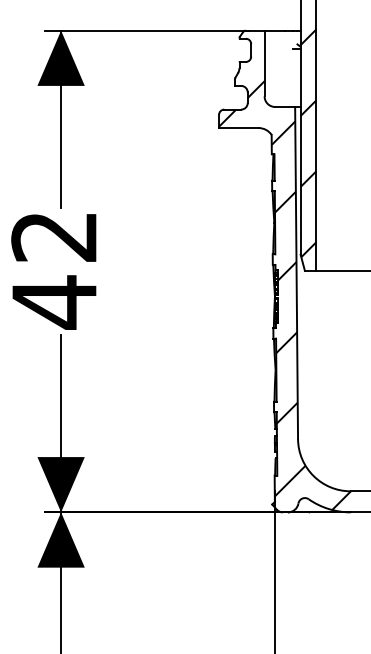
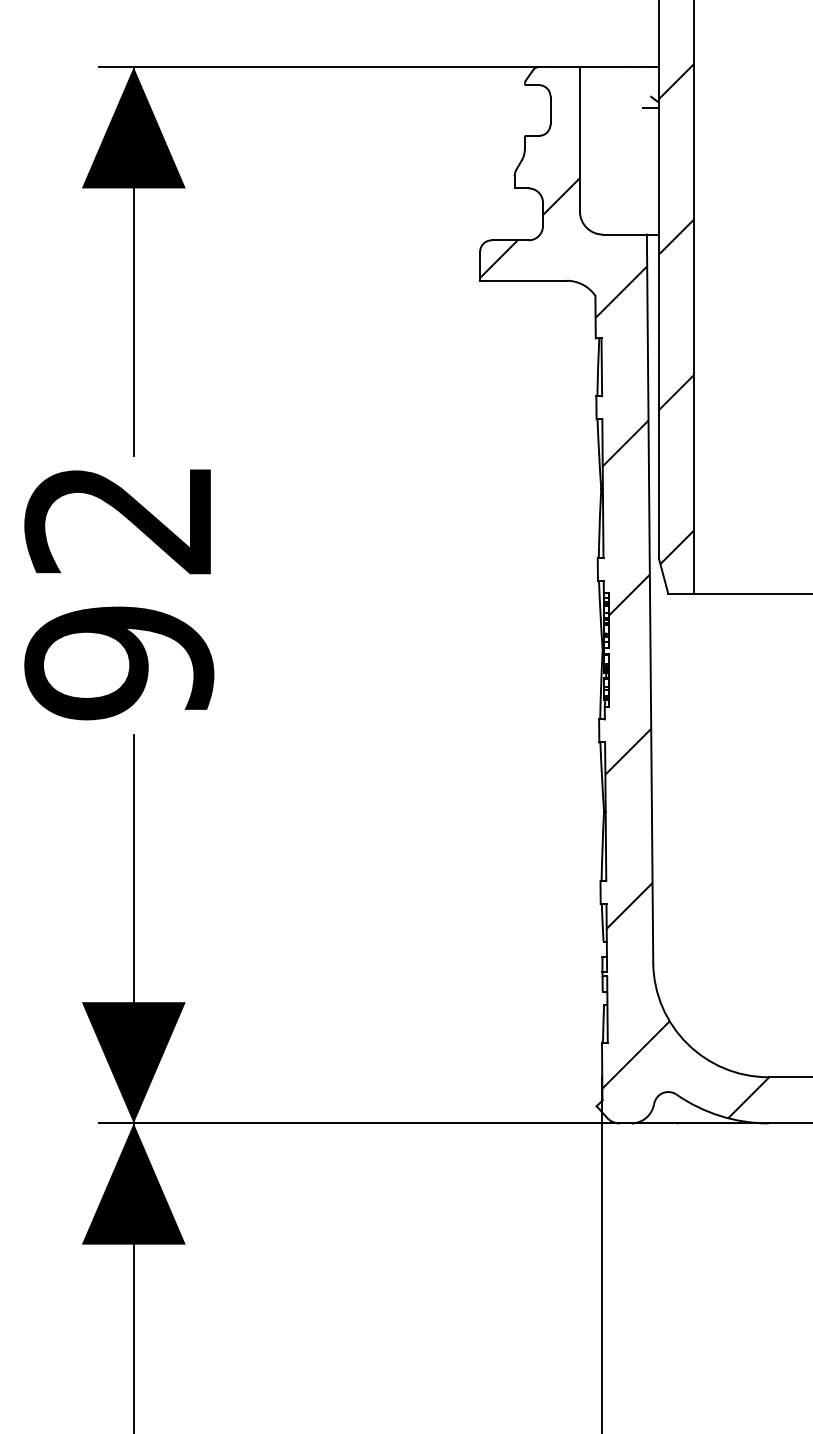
text: (54, 302) -> (119, 663), 42 -> 92

